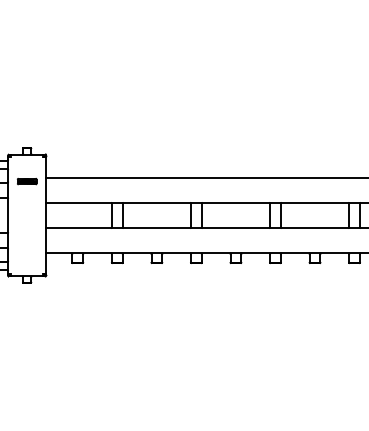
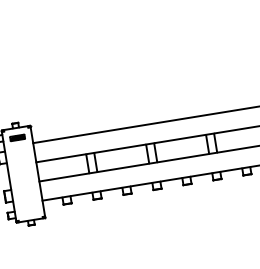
part: (26, 181) -> (17, 137), moved

